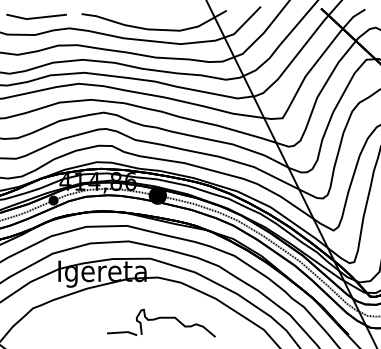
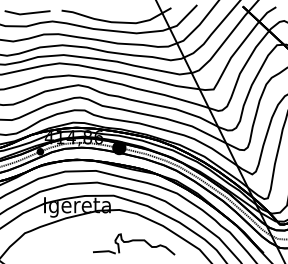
part: (161, 322) -> (134, 243), moved

